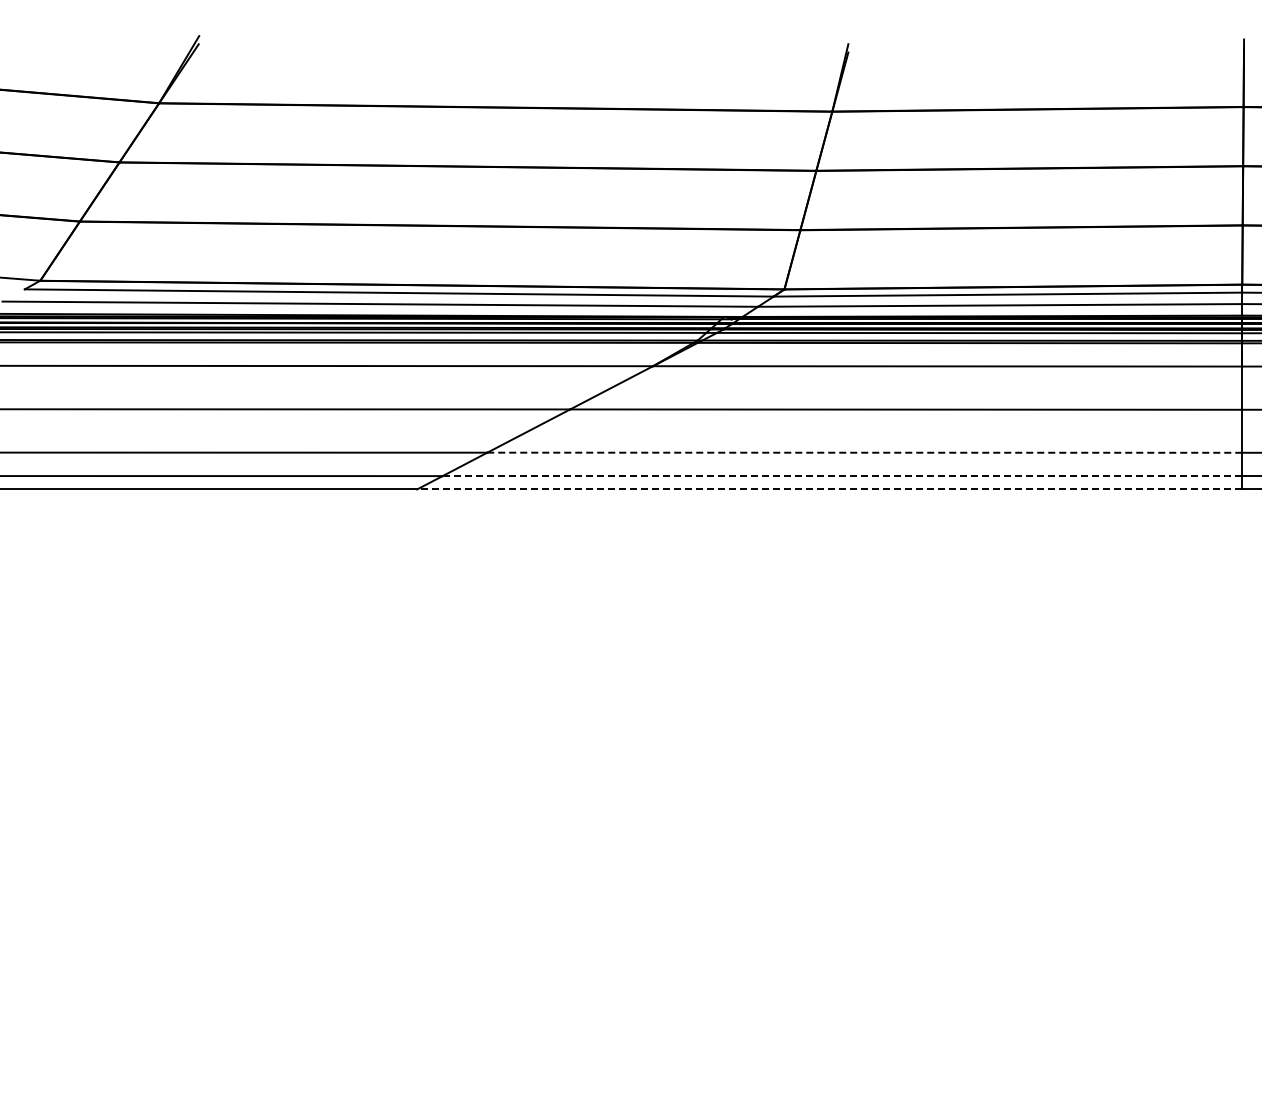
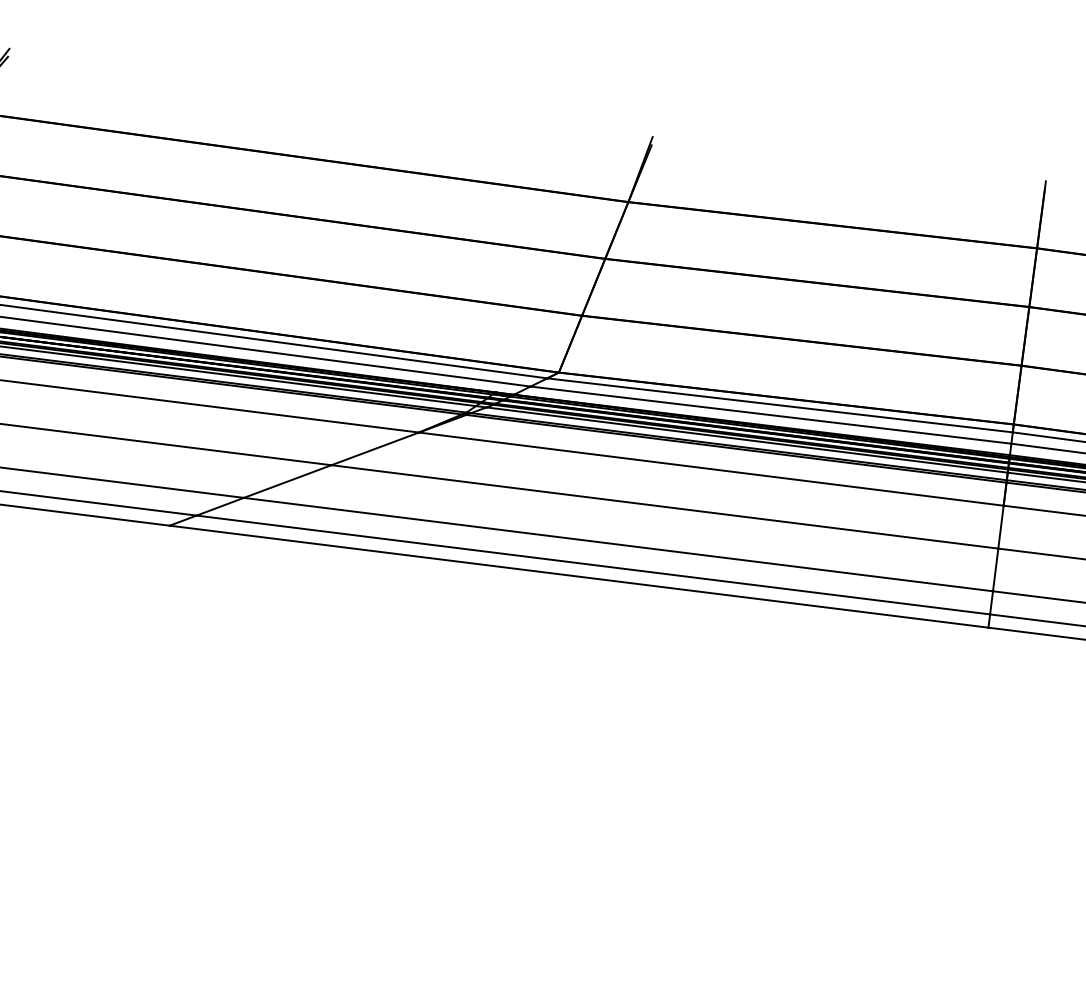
line: (864, 452) -> (618, 544), dashed -> solid
line: (842, 476) -> (593, 565), dashed -> solid
line: (829, 489) -> (578, 576), dashed -> solid

